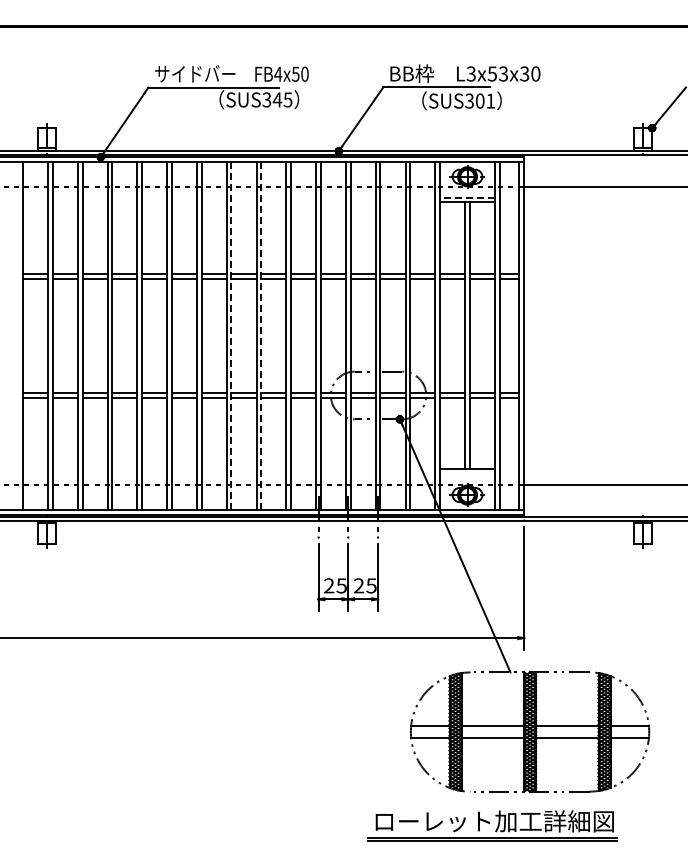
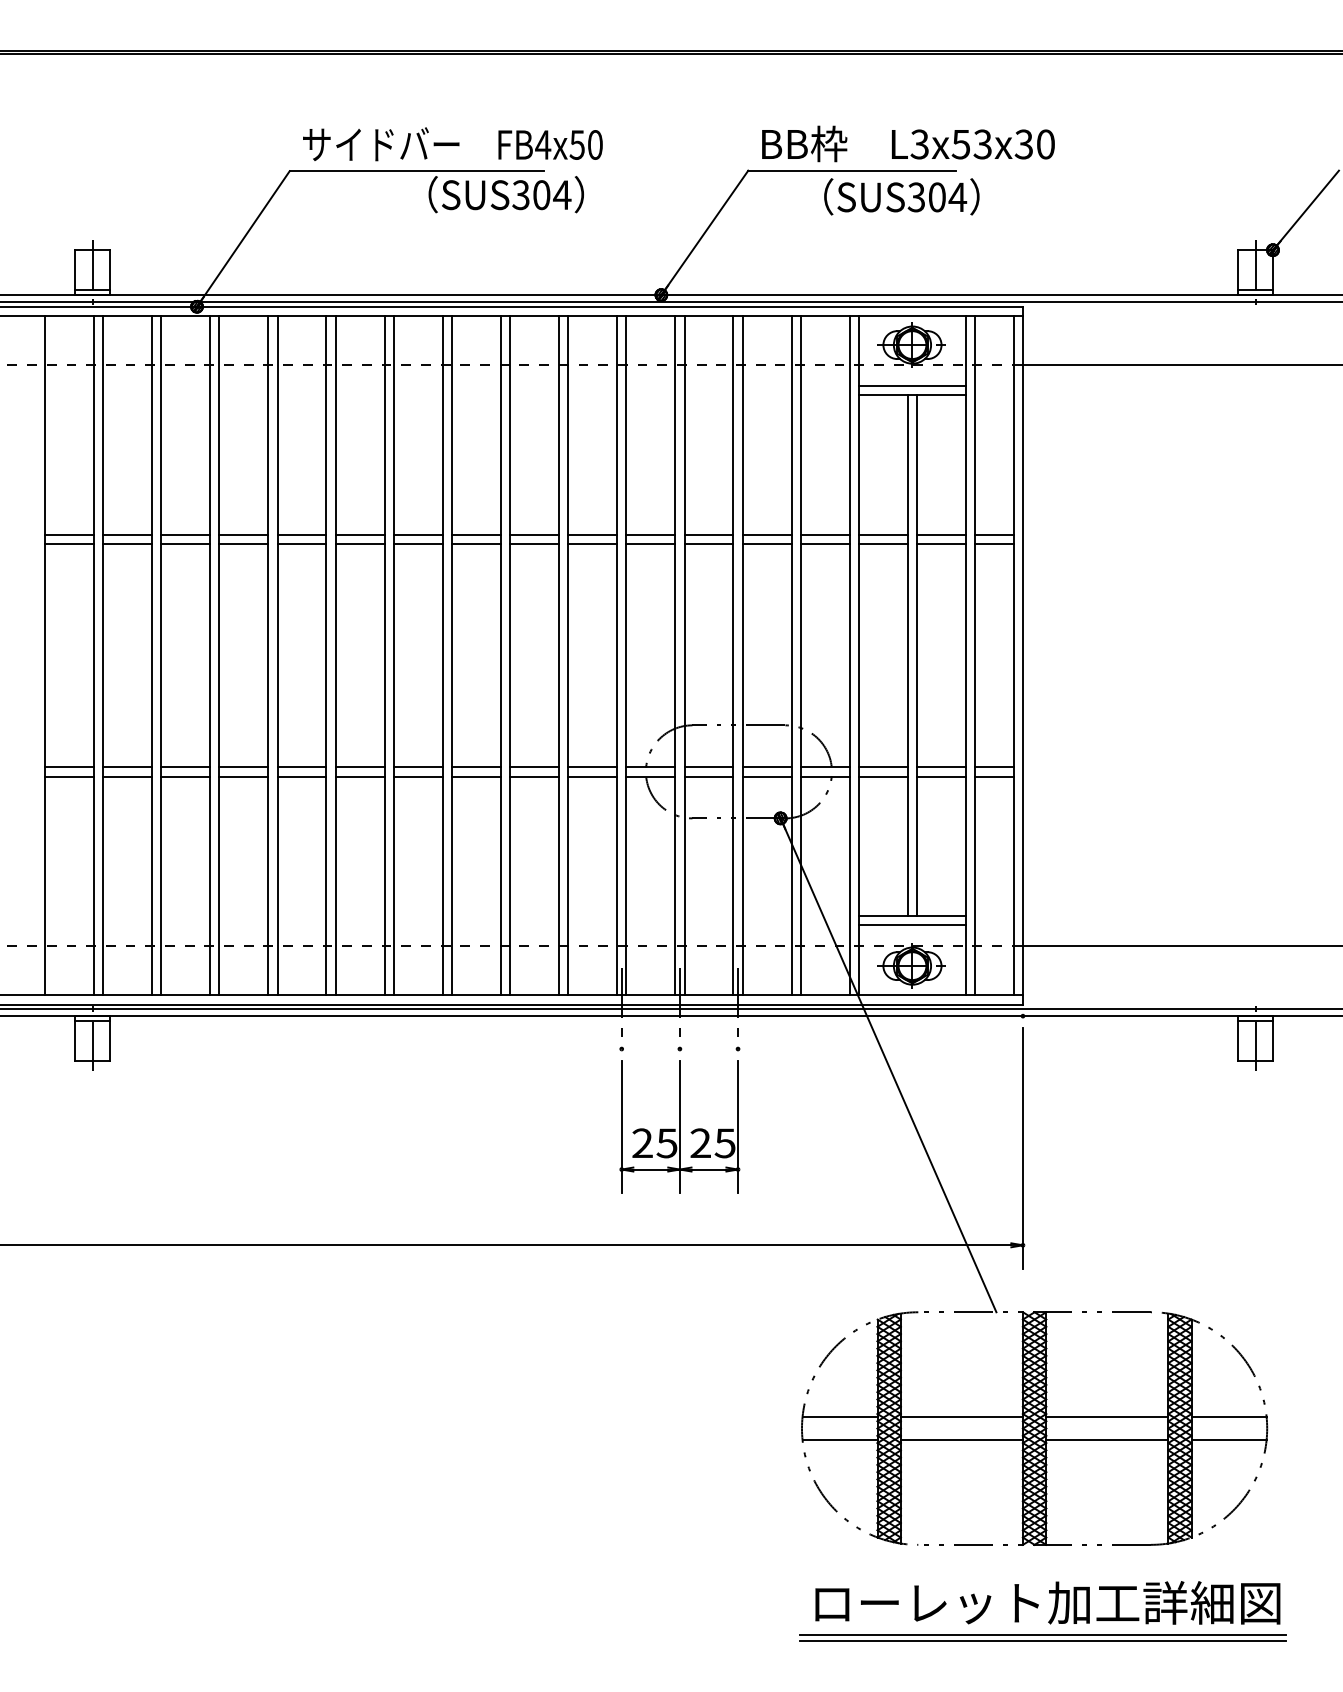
text: (282, 99) -> (551, 194), SUS345 -> SUS304
text: (490, 100) -> (957, 196), SUS301 -> SUS304
line: (466, 197) -> (910, 385), dashed -> solid
line: (231, 336) -> (451, 656), dashed -> solid
line: (261, 336) -> (510, 656), dashed -> solid
line: (467, 474) -> (912, 926), added
part: (492, 825) -> (1043, 1610), moved

